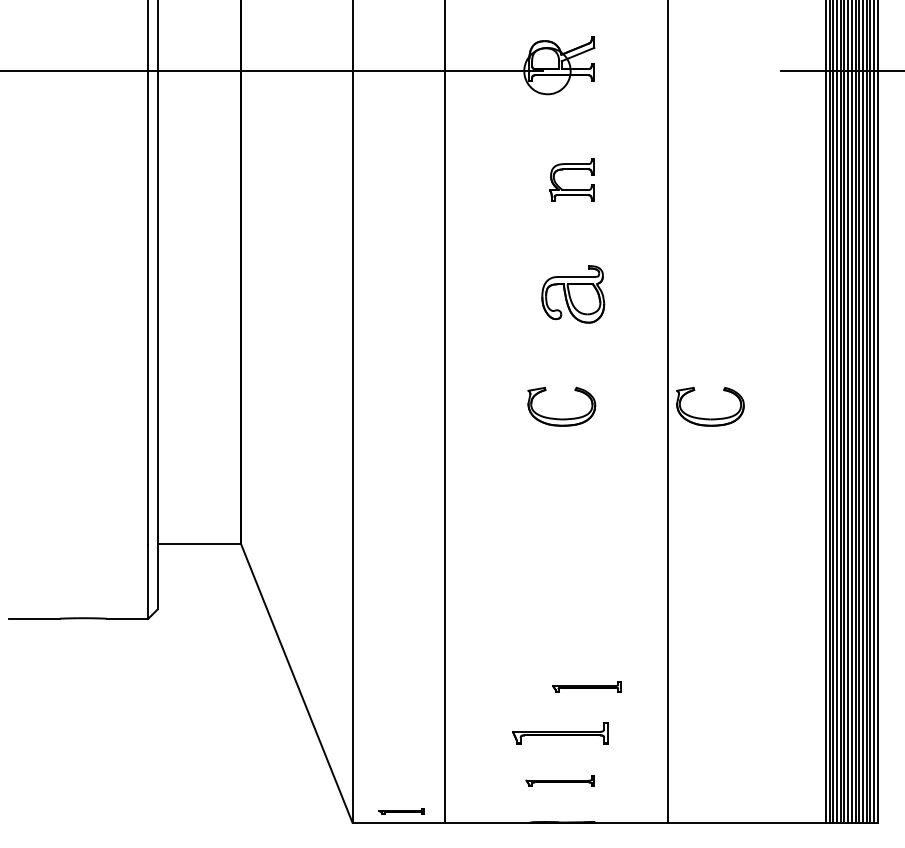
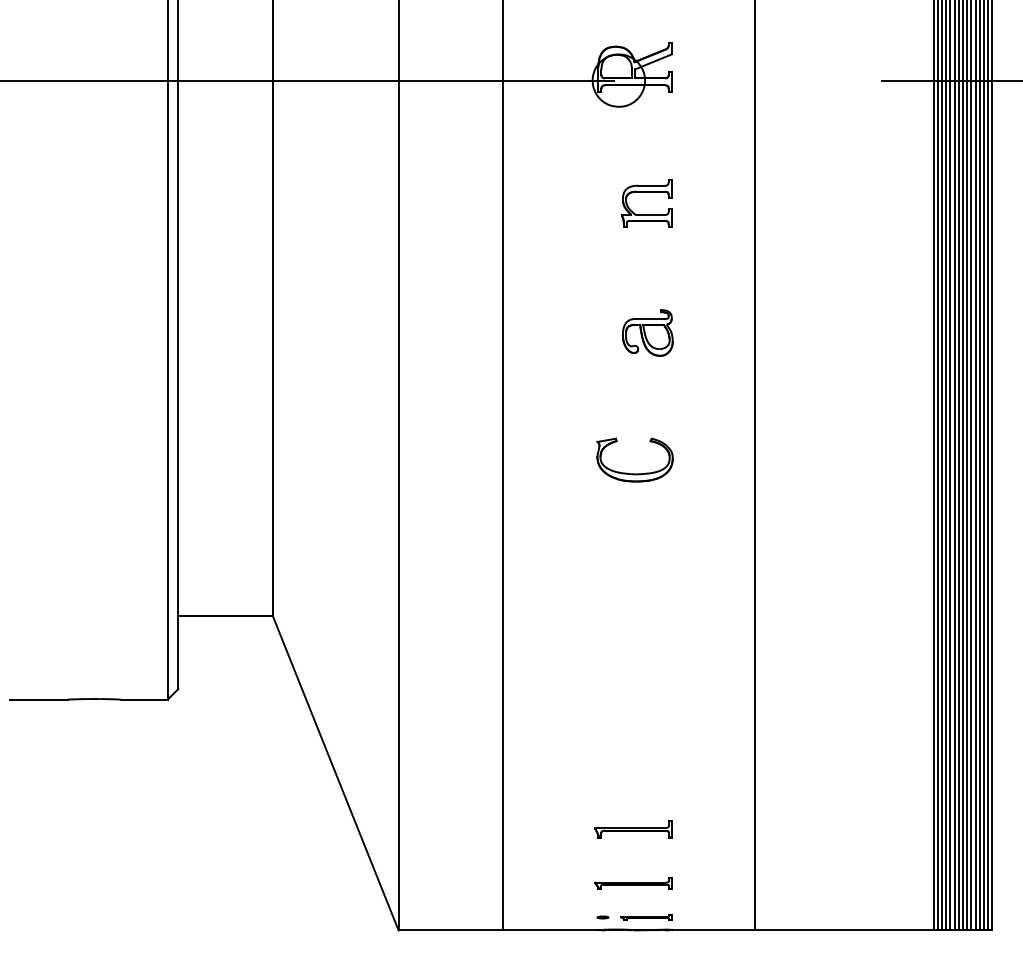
part: (572, 293) -> (647, 332), size x0.71
part: (709, 418) -> (802, 473), removed
part: (586, 686) -> (663, 776), removed
part: (560, 733) -> (633, 829), size x0.71
part: (402, 811) -> (646, 917), moved
part: (533, 811) -> (602, 917), added

